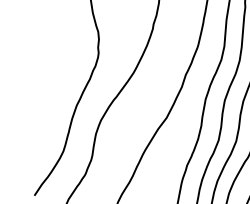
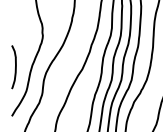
curve: (45, 107) -> (15, 67), added

